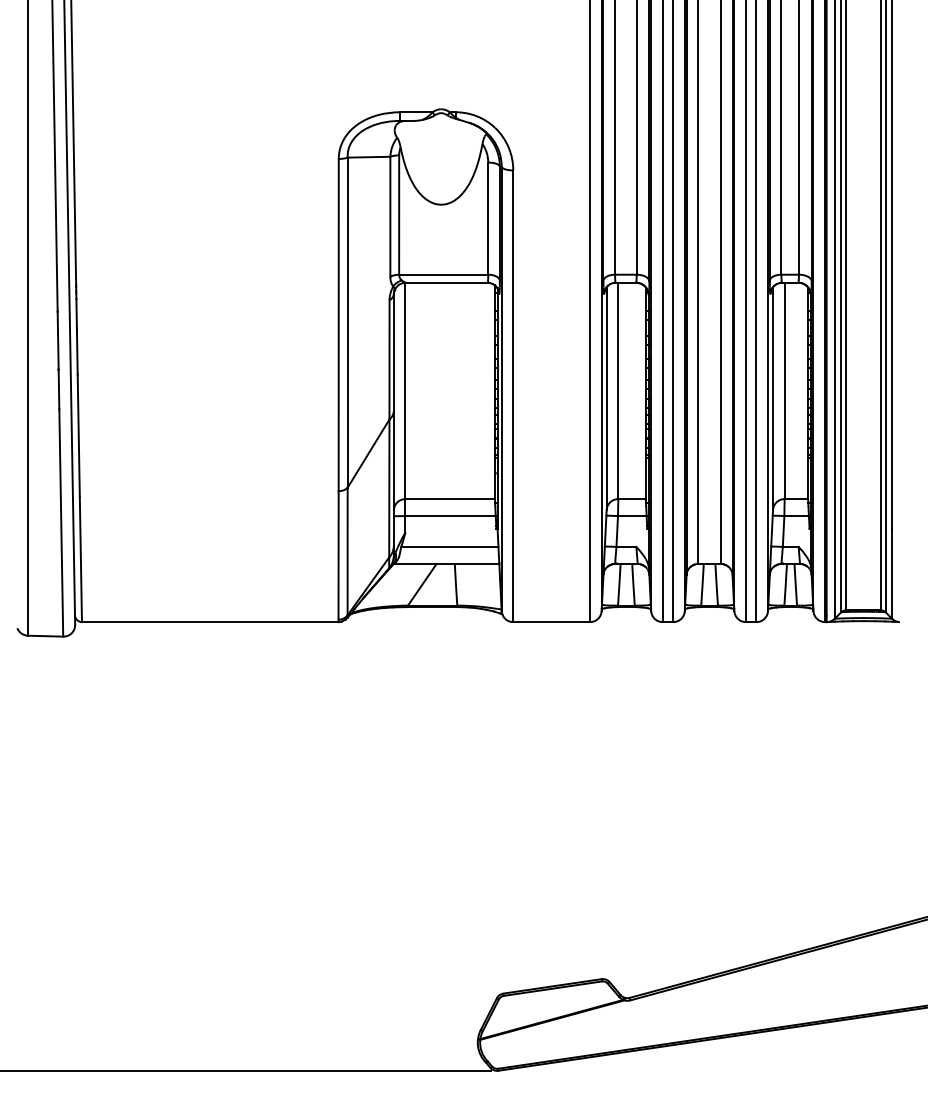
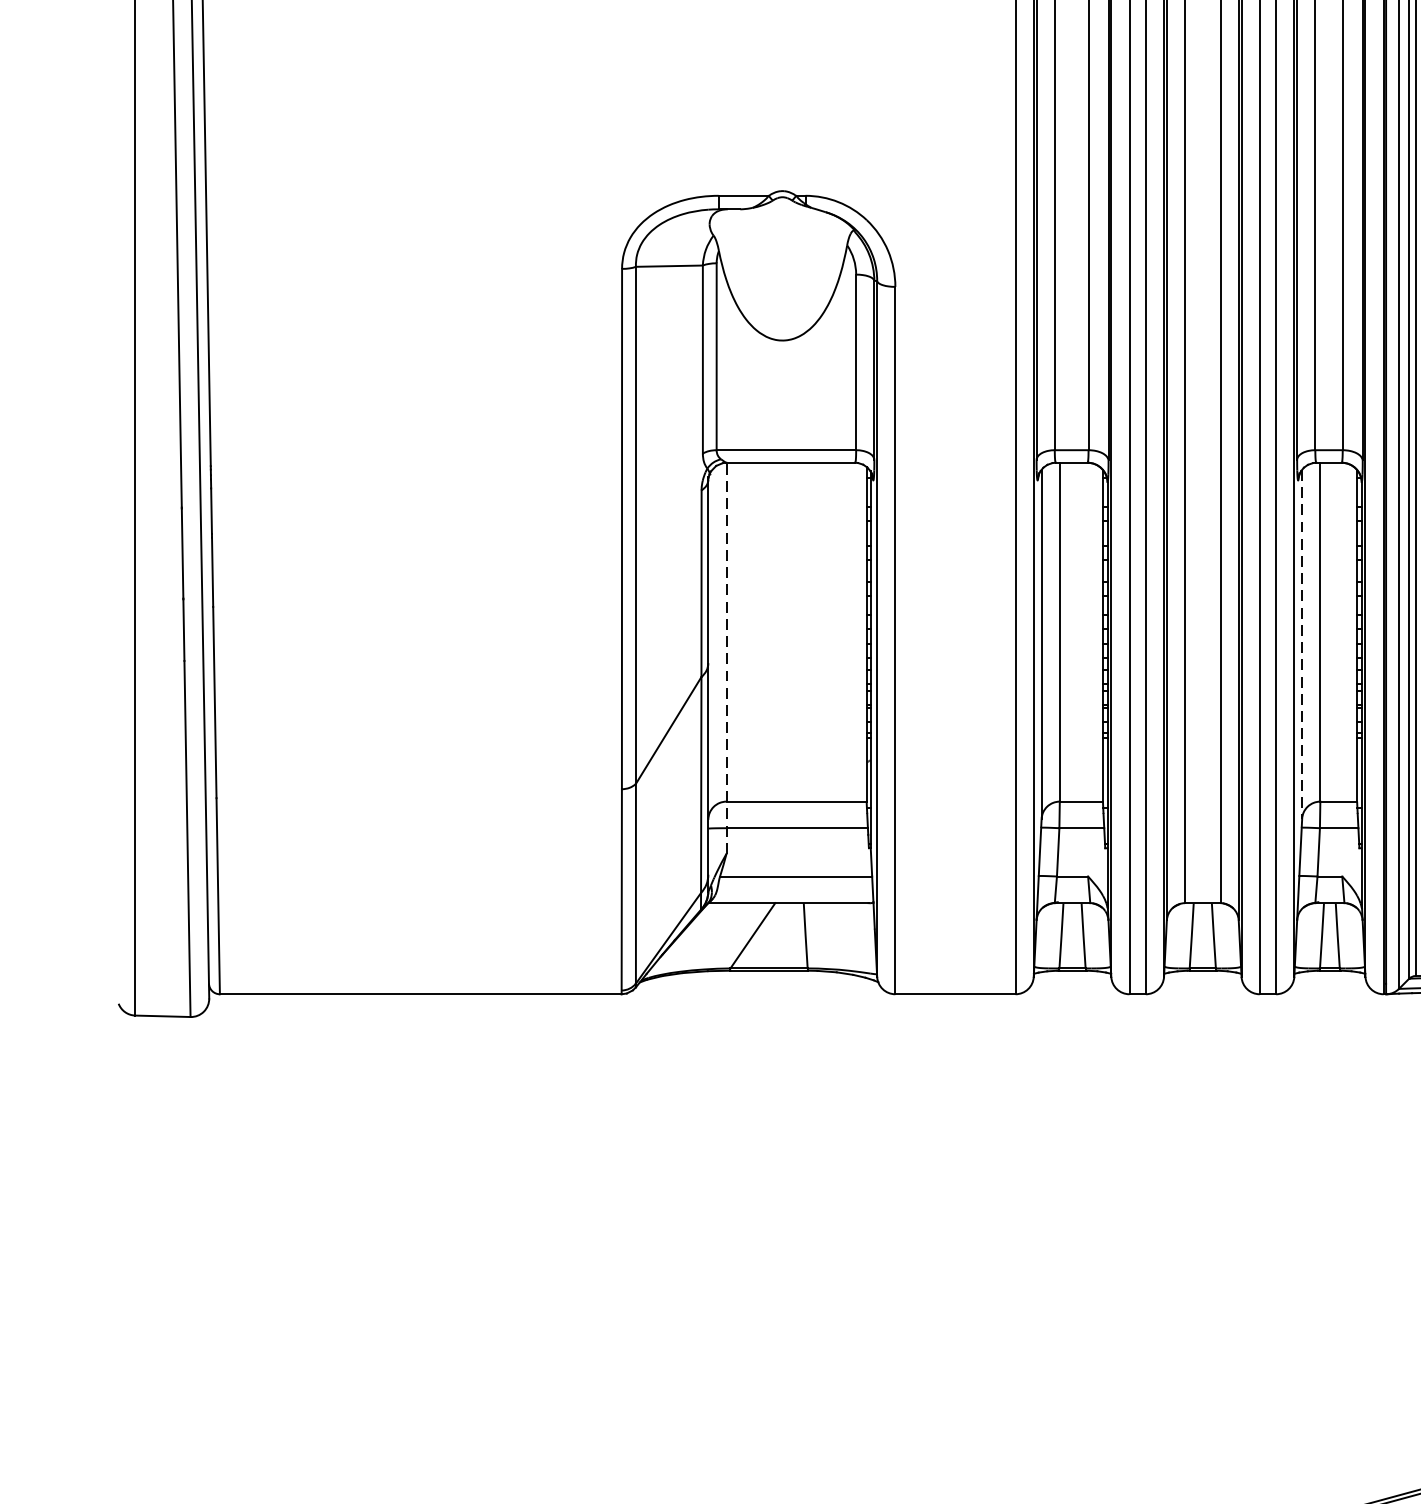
line: (773, 399) -> (1302, 645), solid -> dashed
line: (405, 407) -> (726, 658), solid -> dashed

